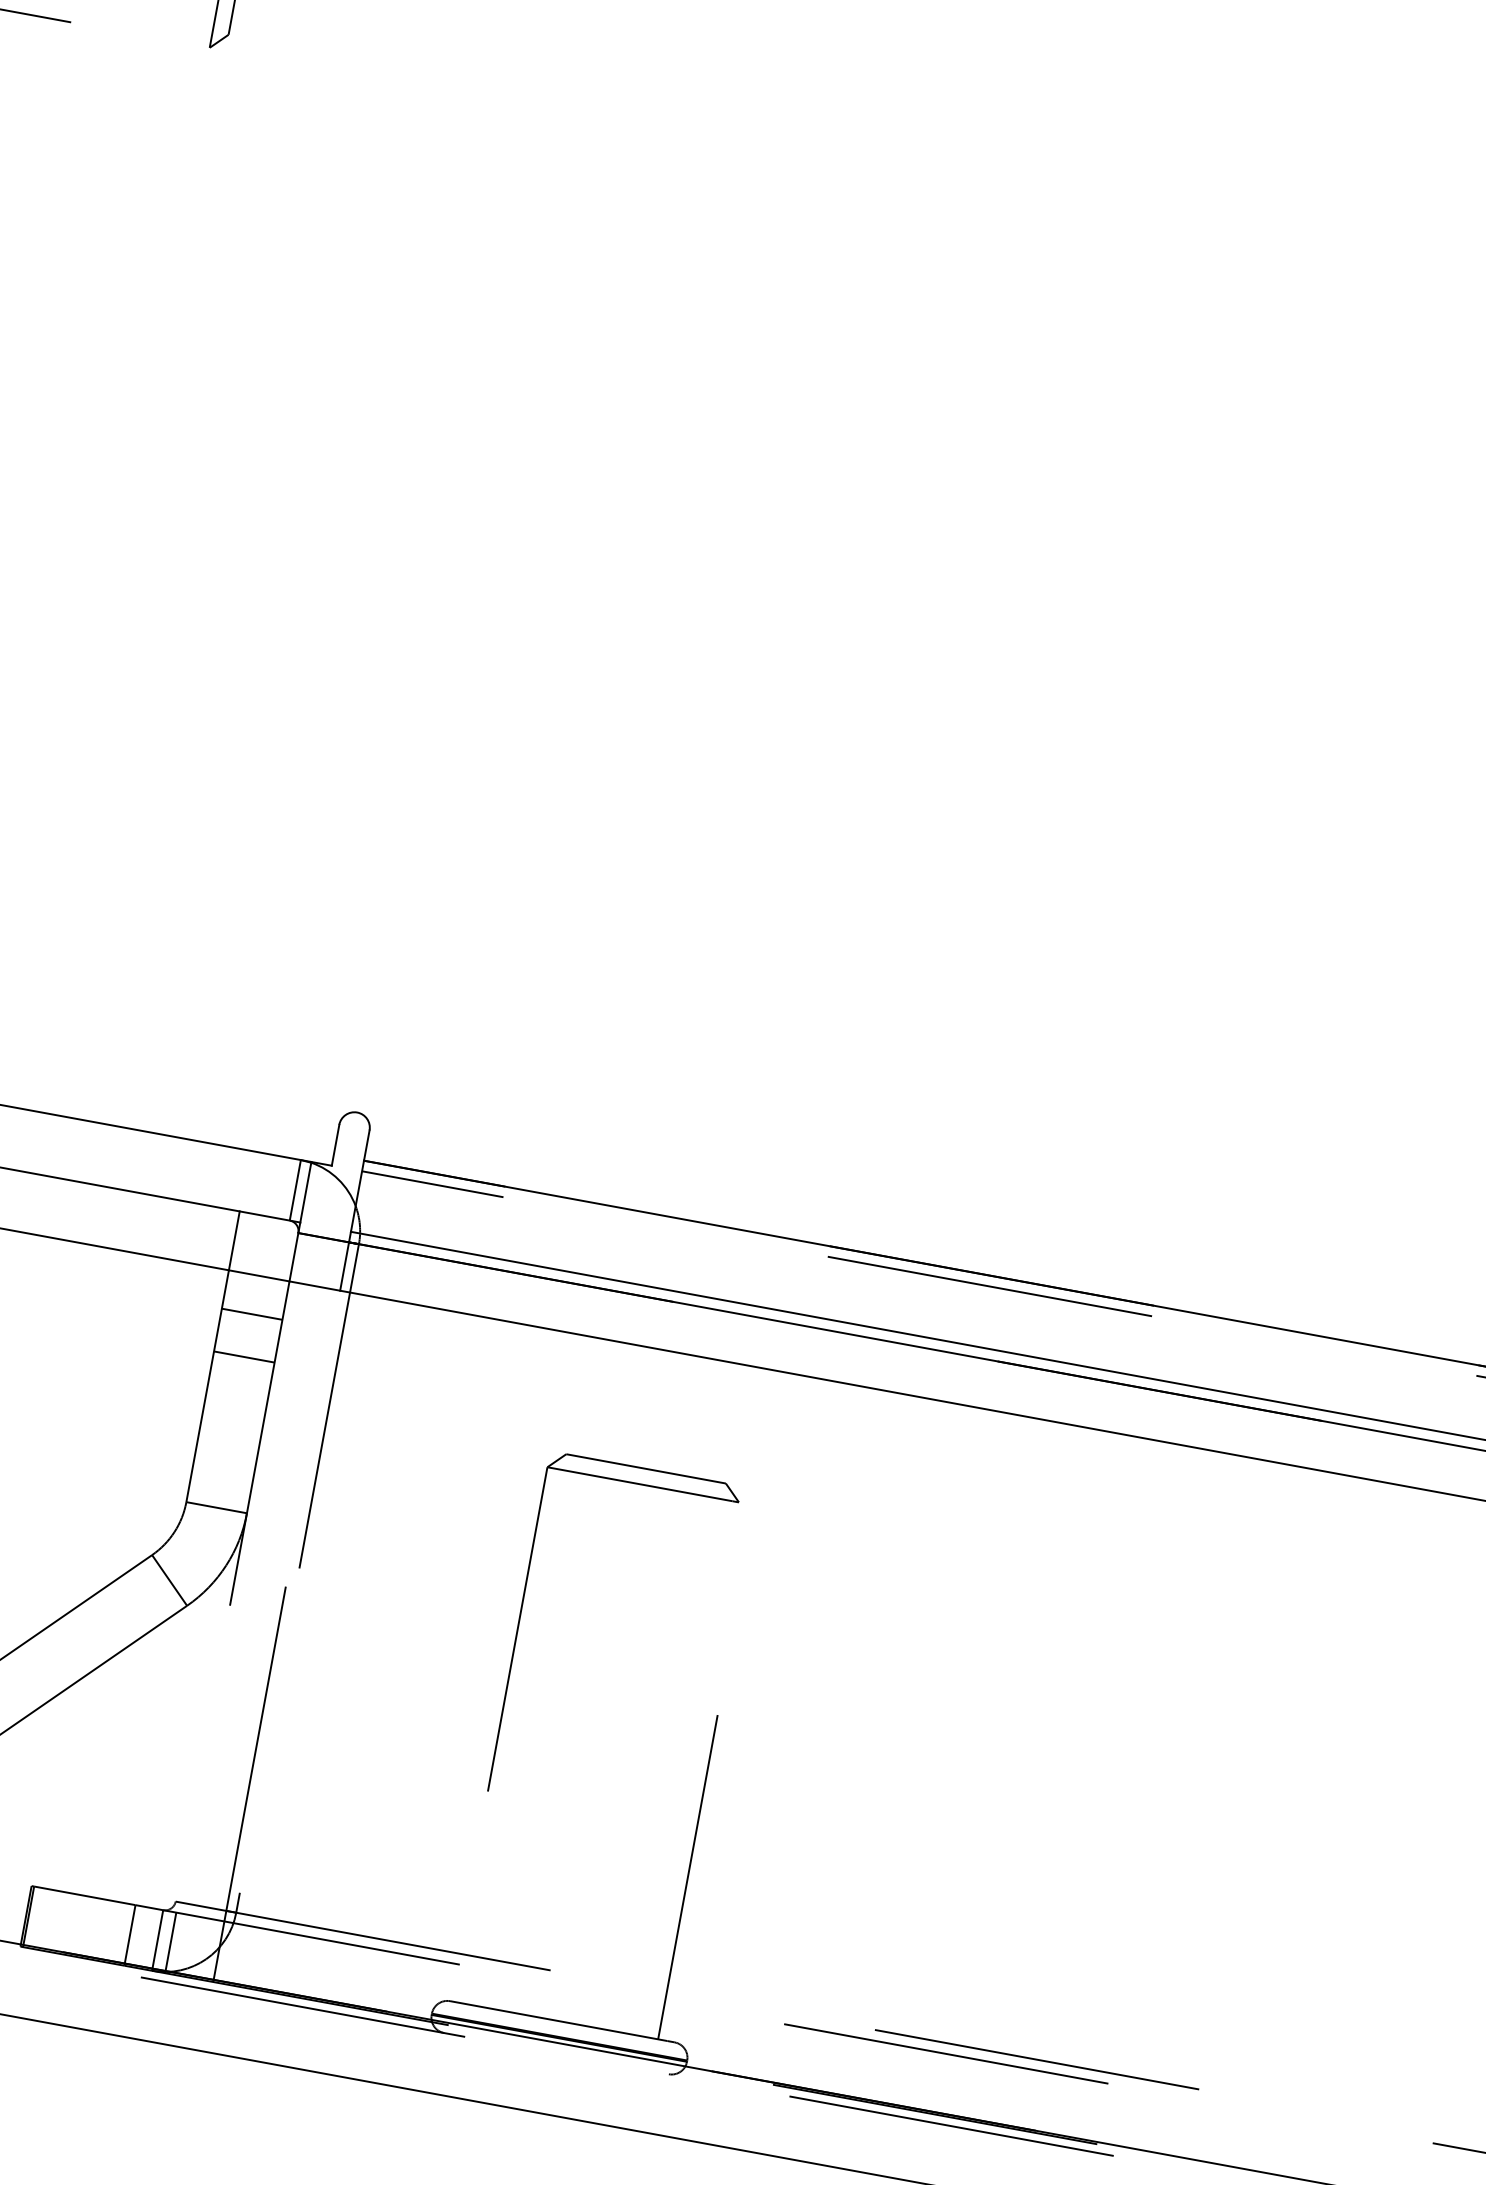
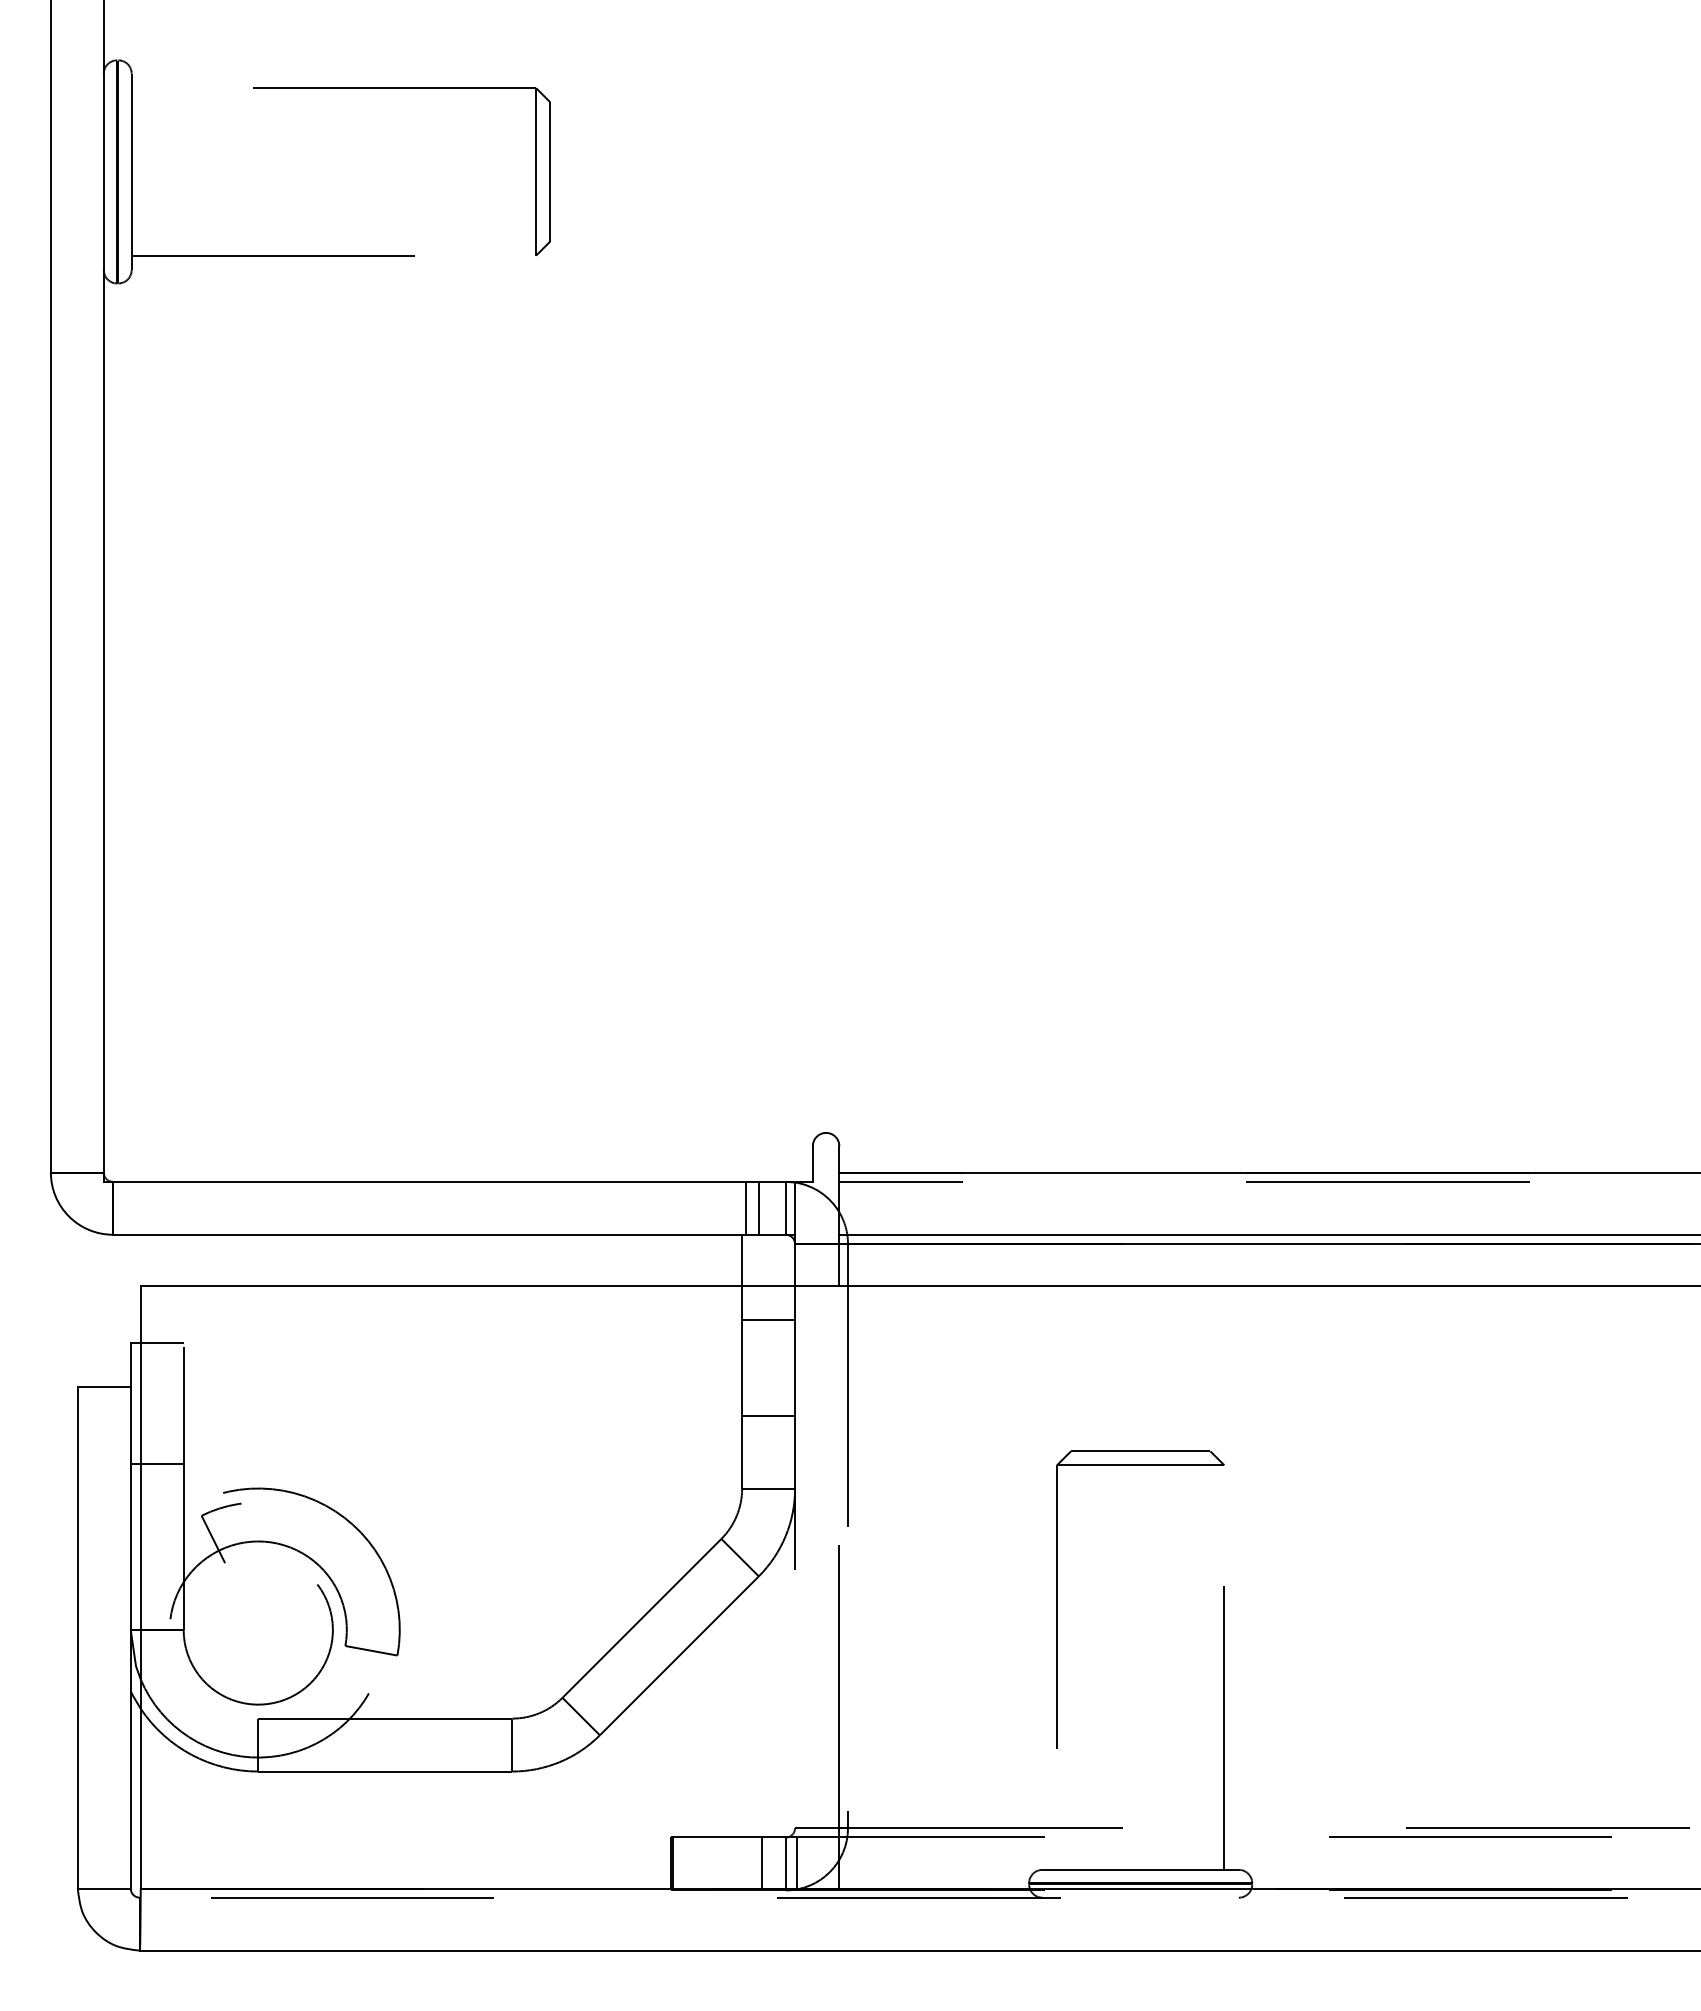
line: (250, 1181) -> (746, 1207), added
line: (265, 1183) -> (759, 1207), added
line: (244, 1357) -> (768, 1416), moved
part: (519, 1620) -> (1057, 1599), moved

